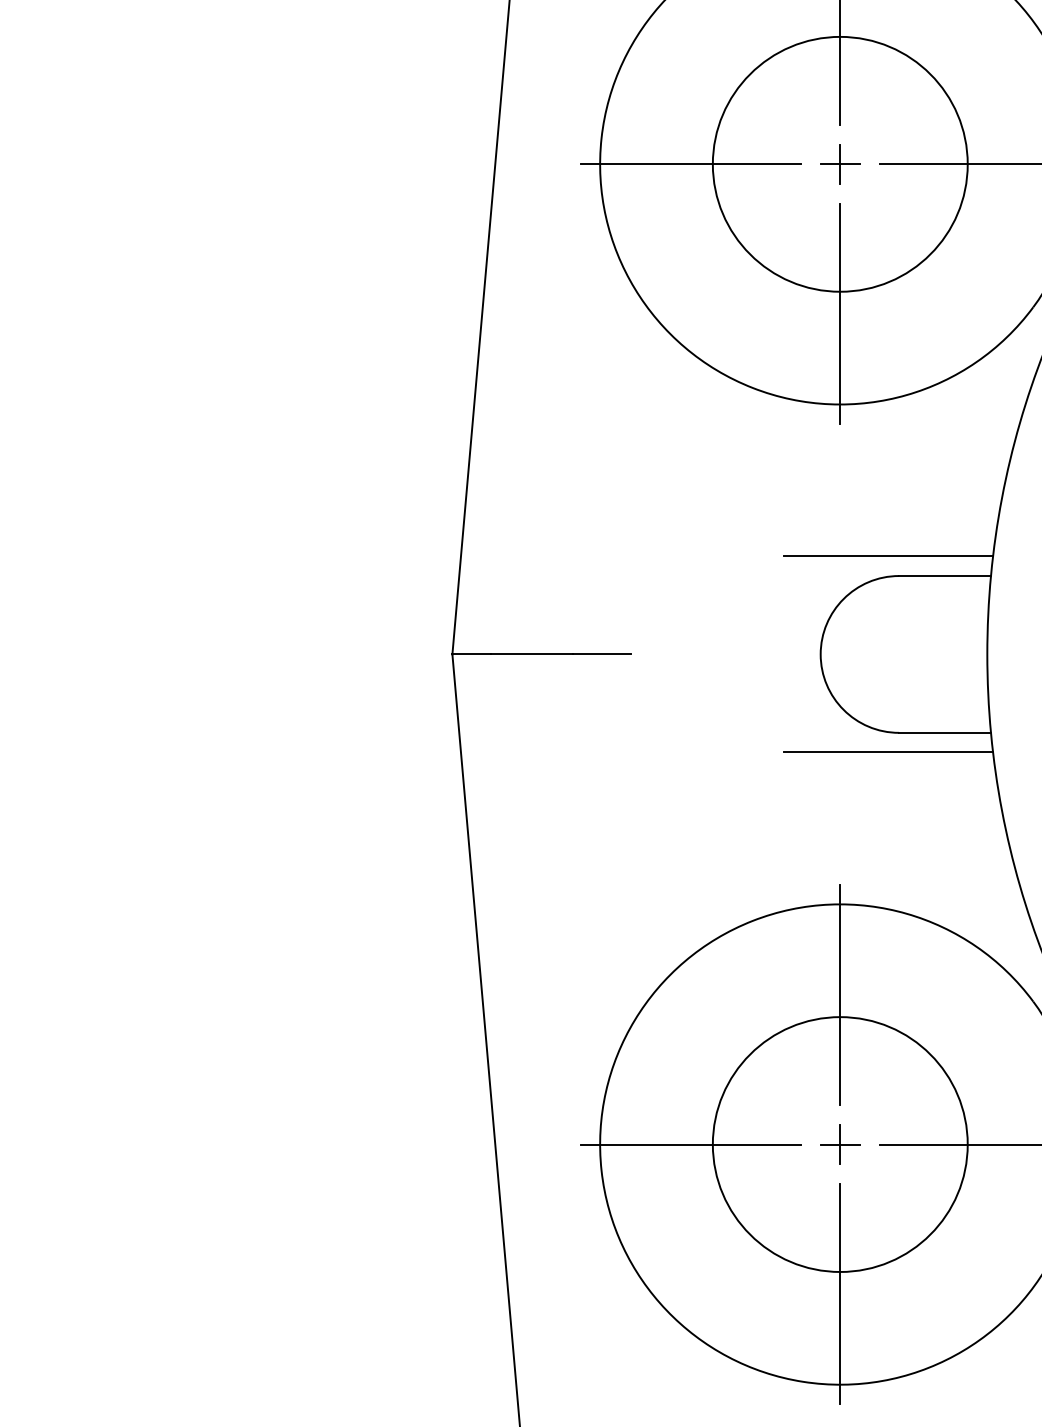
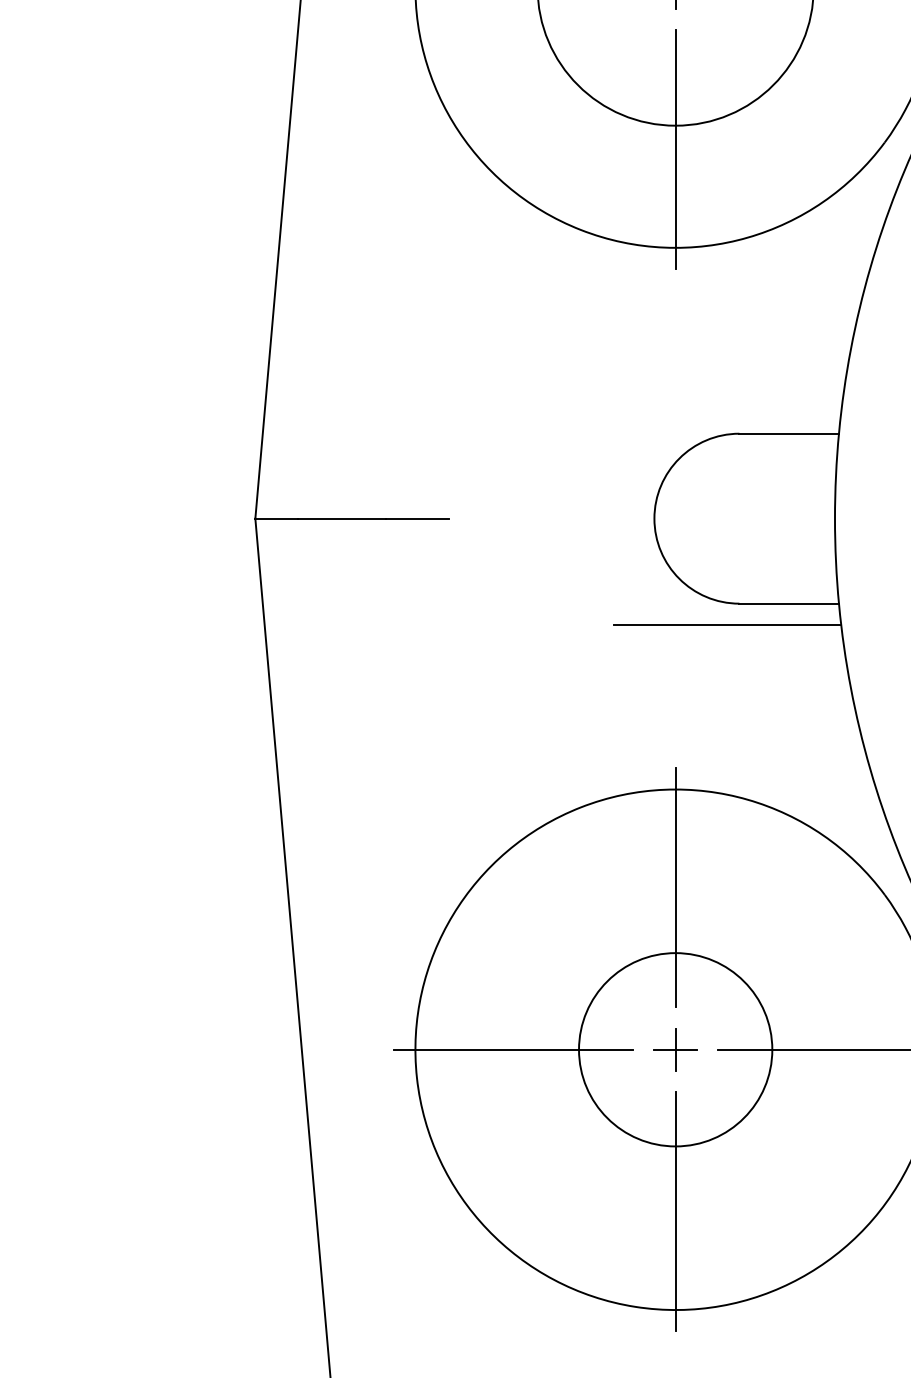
line: (888, 556) -> (727, 412), removed
circle: (839, 1144) -> (674, 1049), size x0.7

